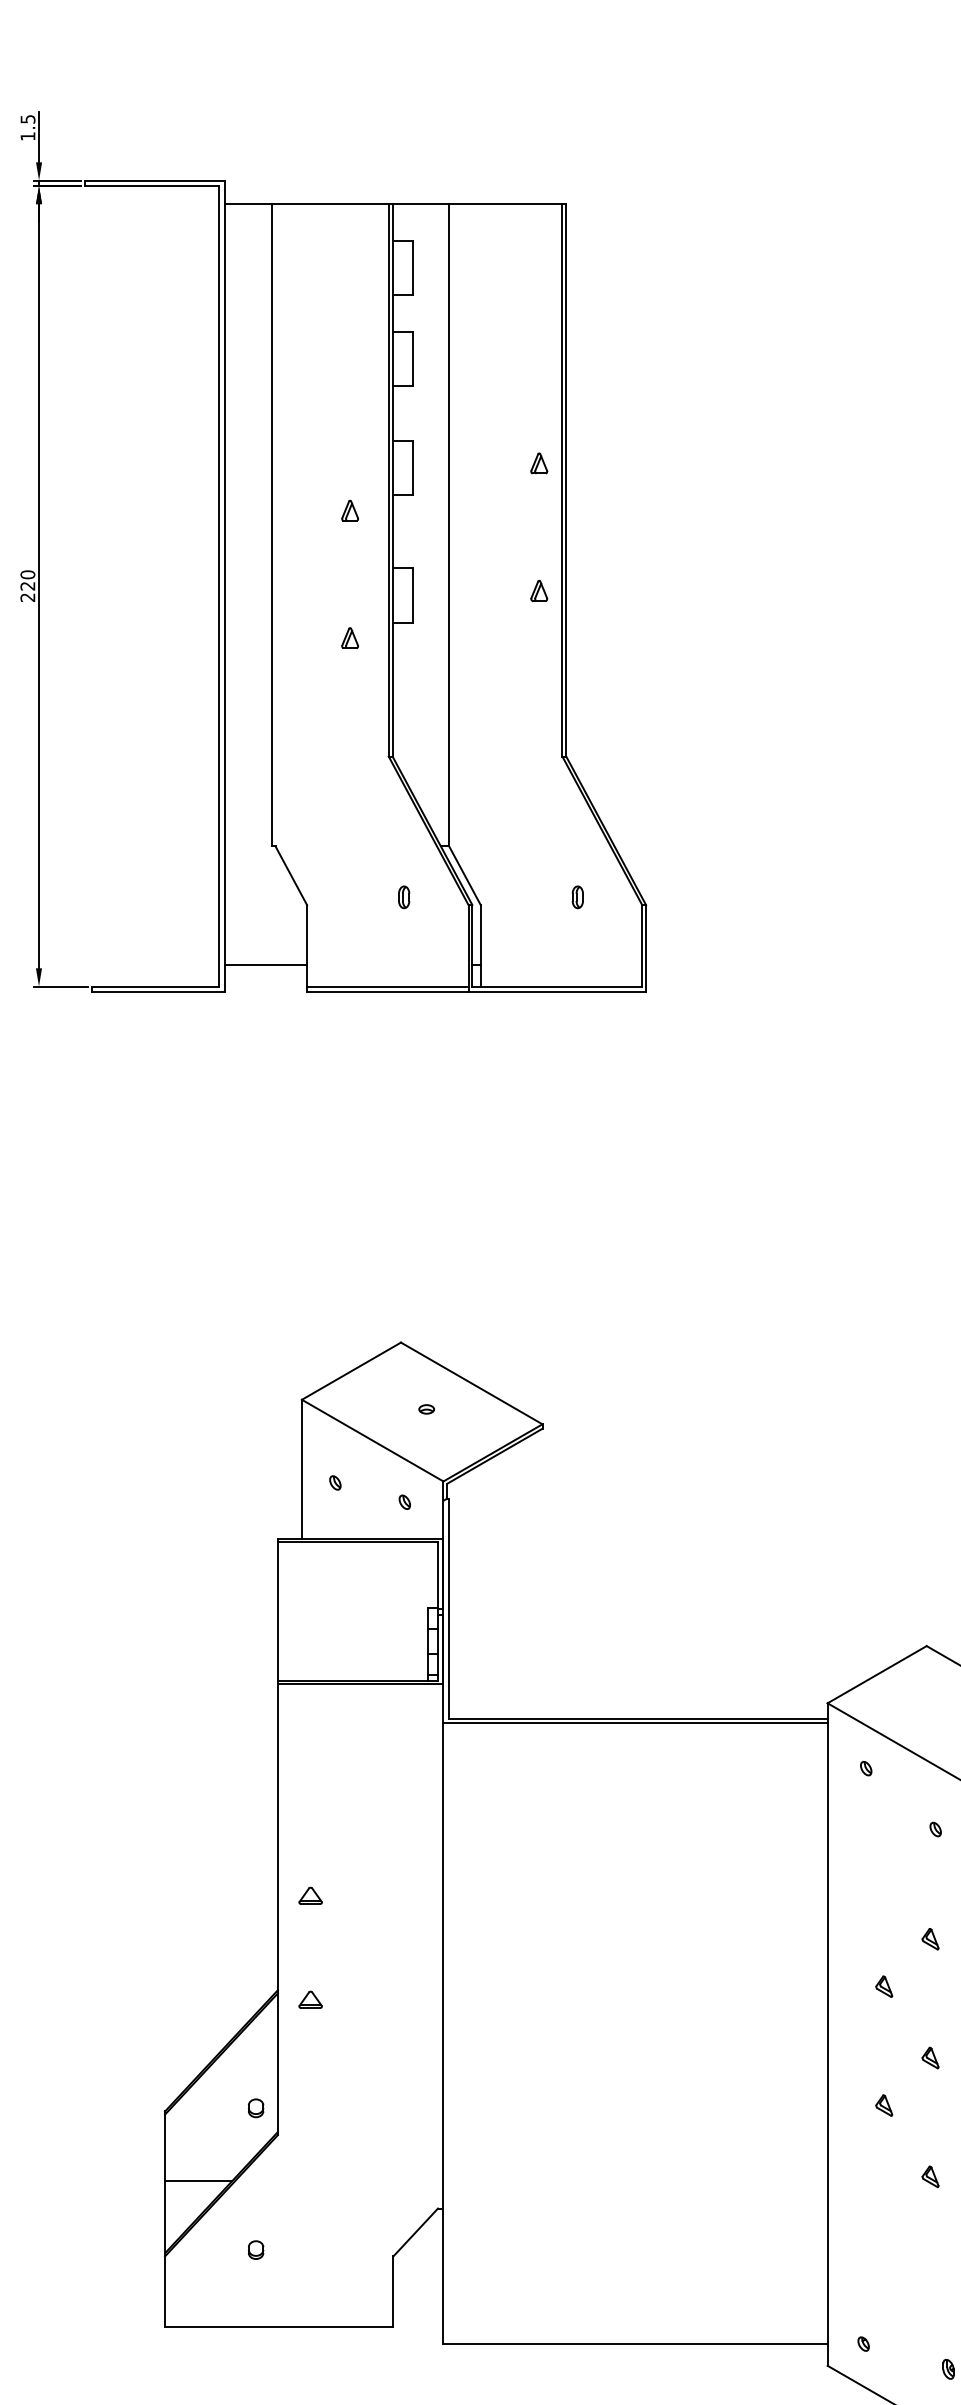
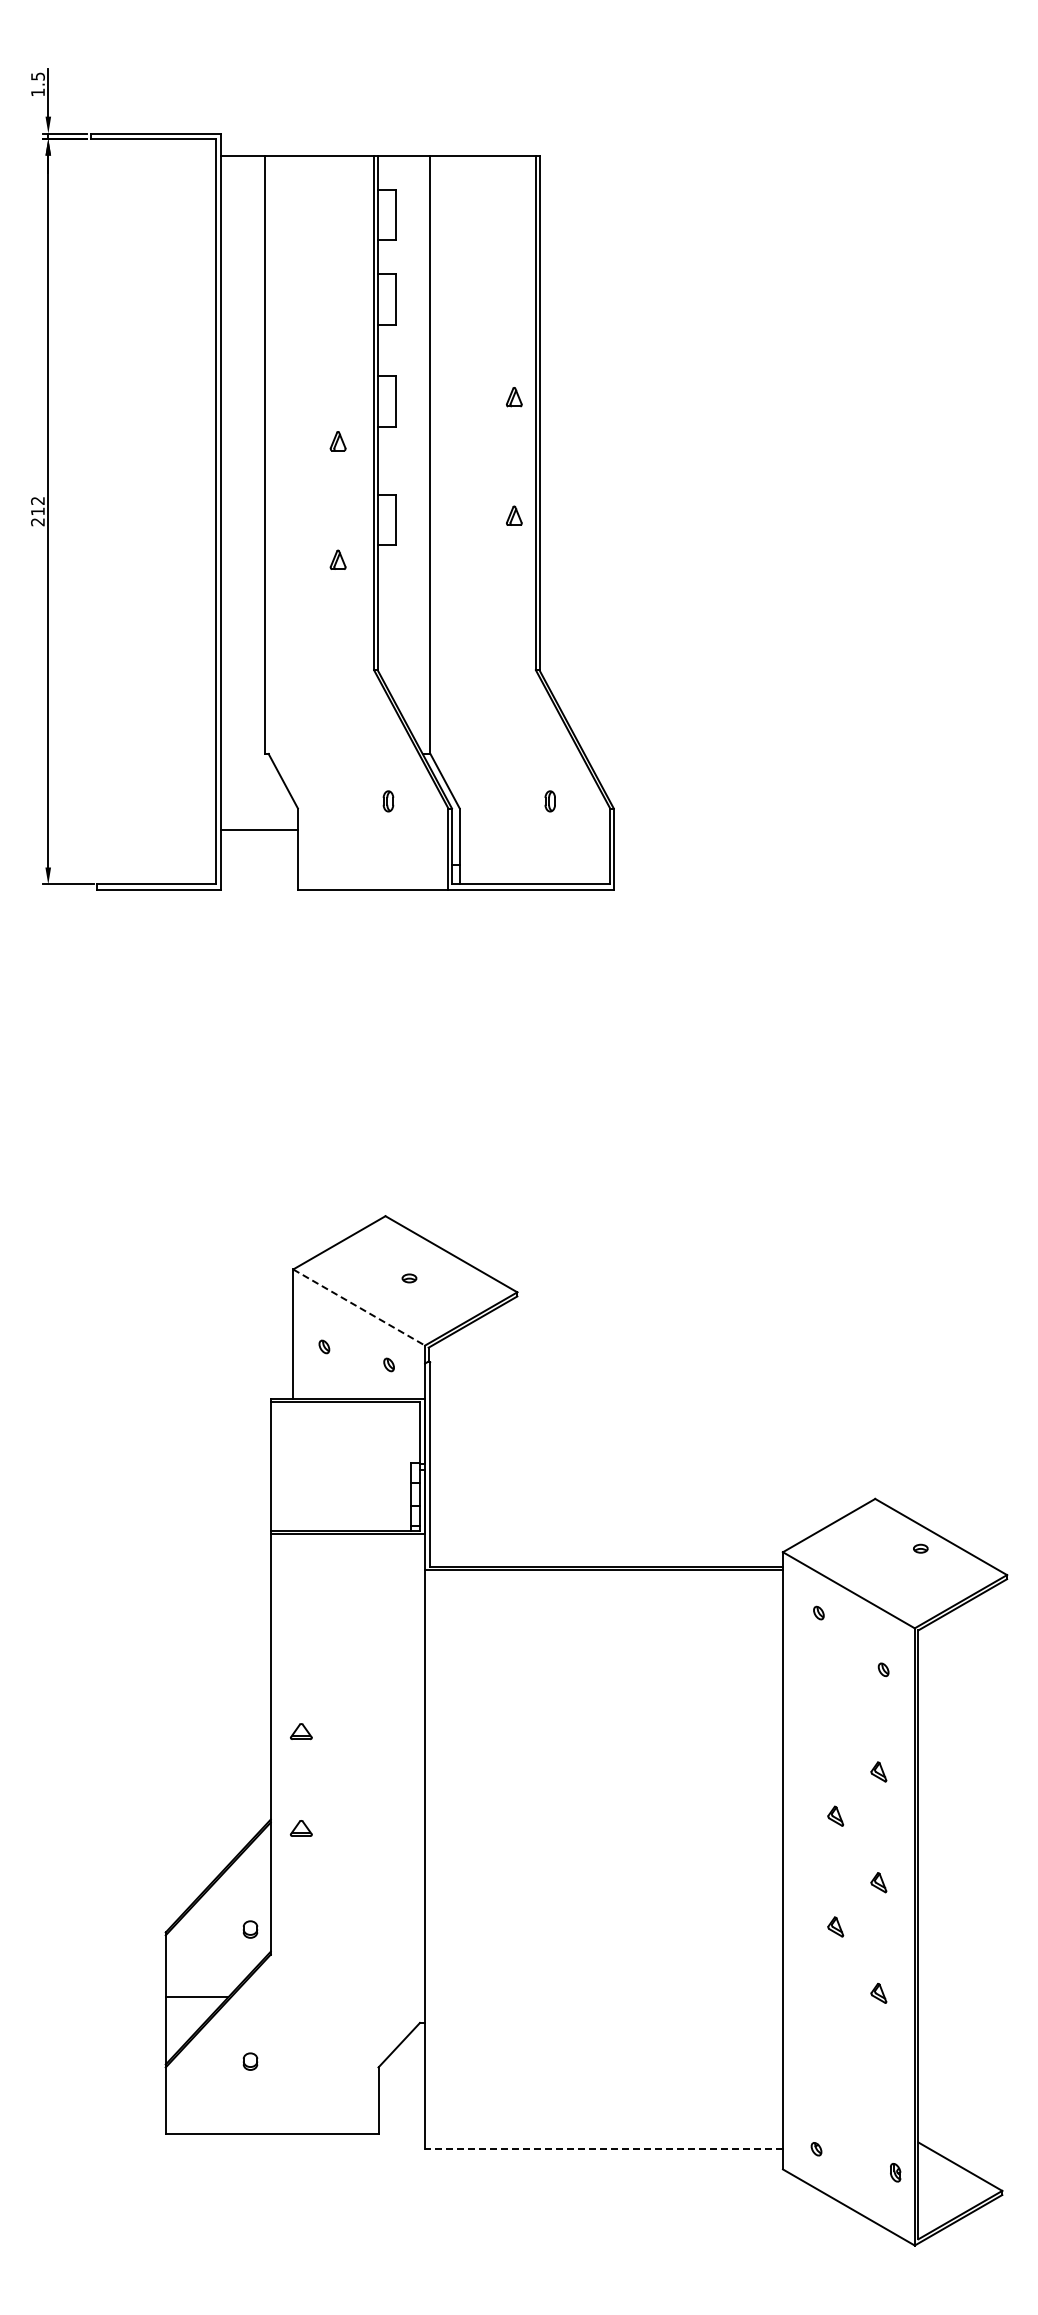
text: (27, 579) -> (37, 505), 220 -> 212
line: (265, 965) -> (259, 829), moved
line: (387, 986) -> (372, 884), removed
line: (373, 1440) -> (359, 1307), solid -> dashed
line: (636, 2344) -> (604, 2149), solid -> dashed

